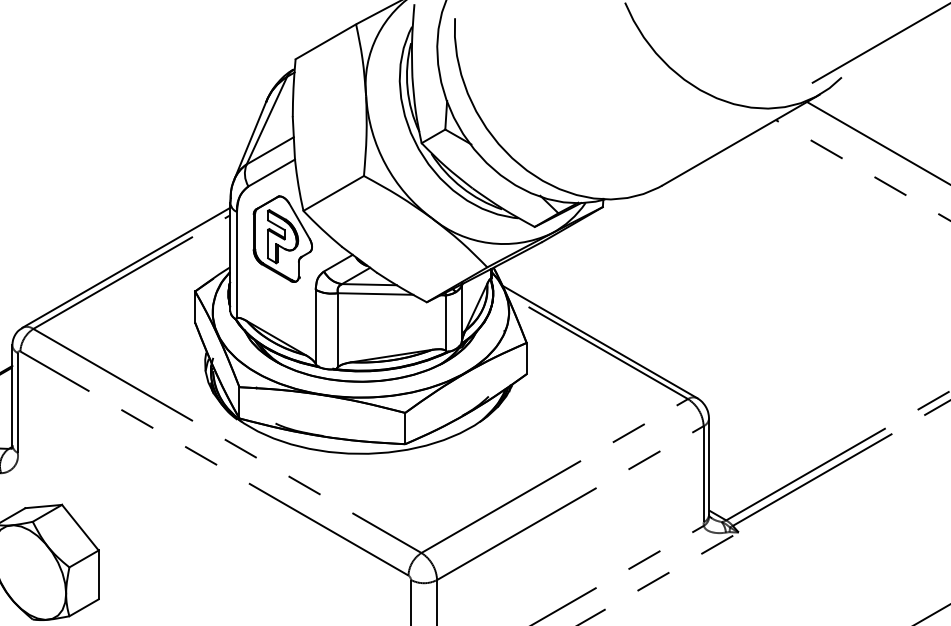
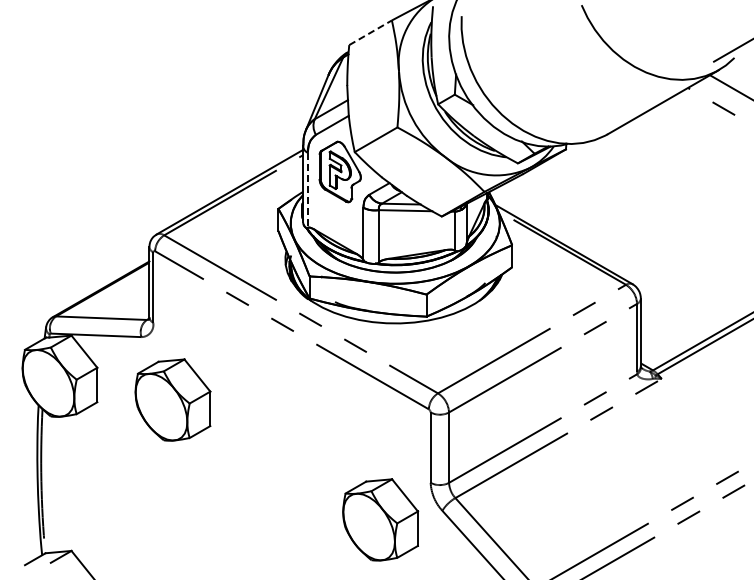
line: (325, 41) -> (370, 32), solid -> dashed
line: (236, 265) -> (307, 190), solid -> dashed

